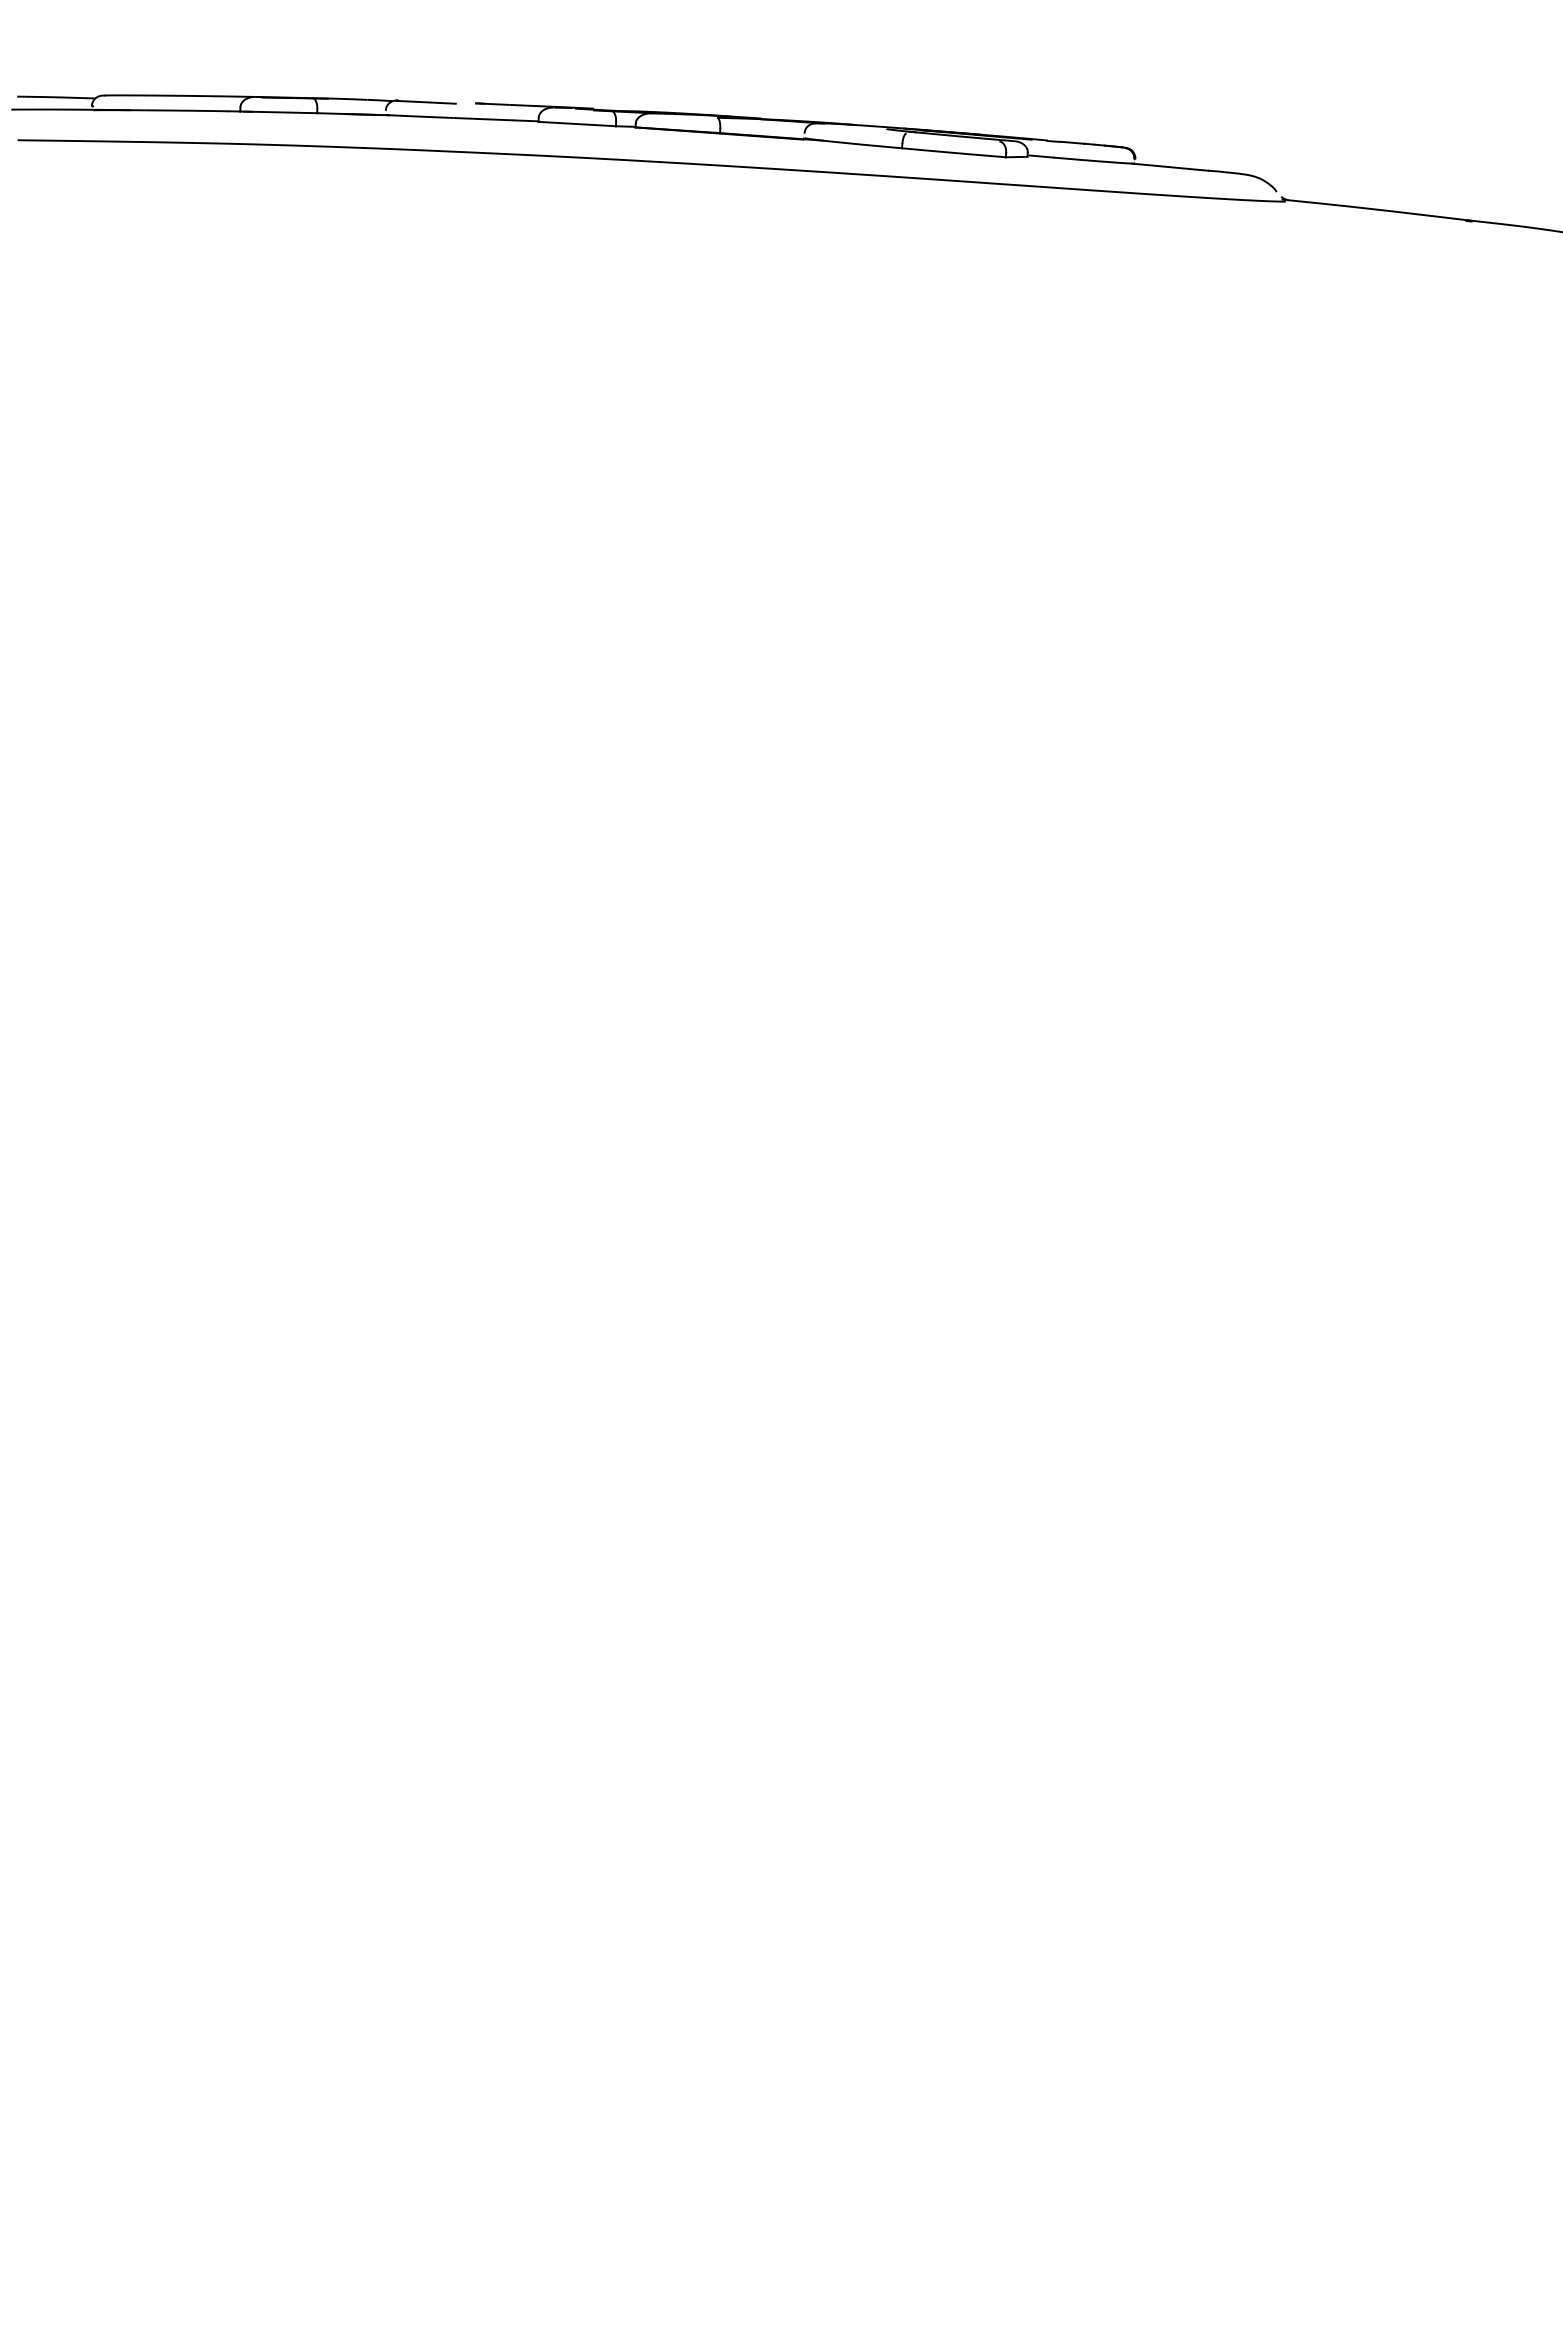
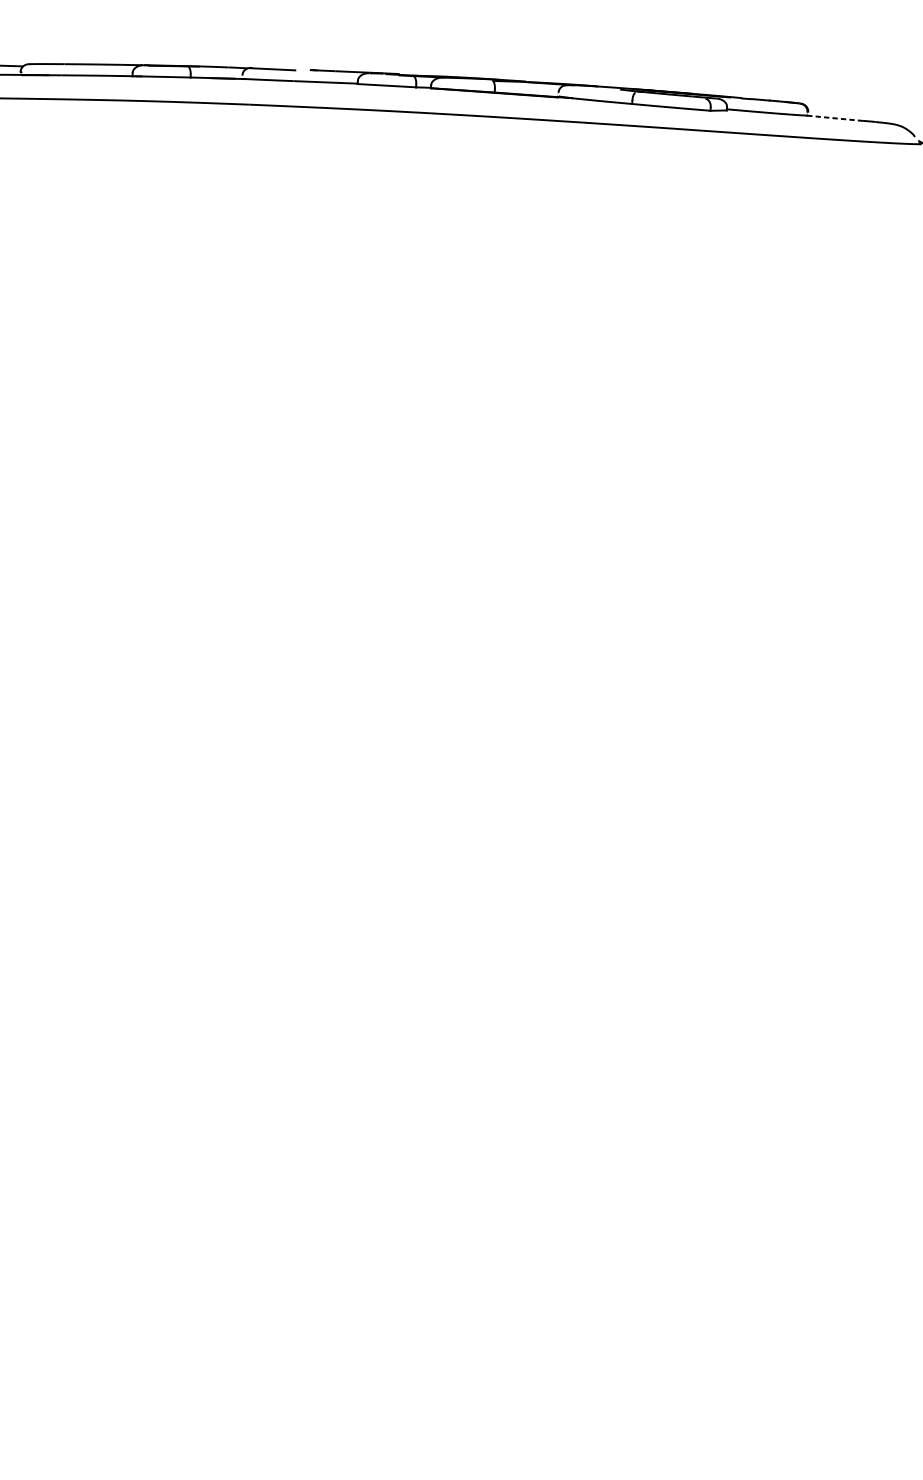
line: (1169, 167) -> (834, 118), solid -> dashed

